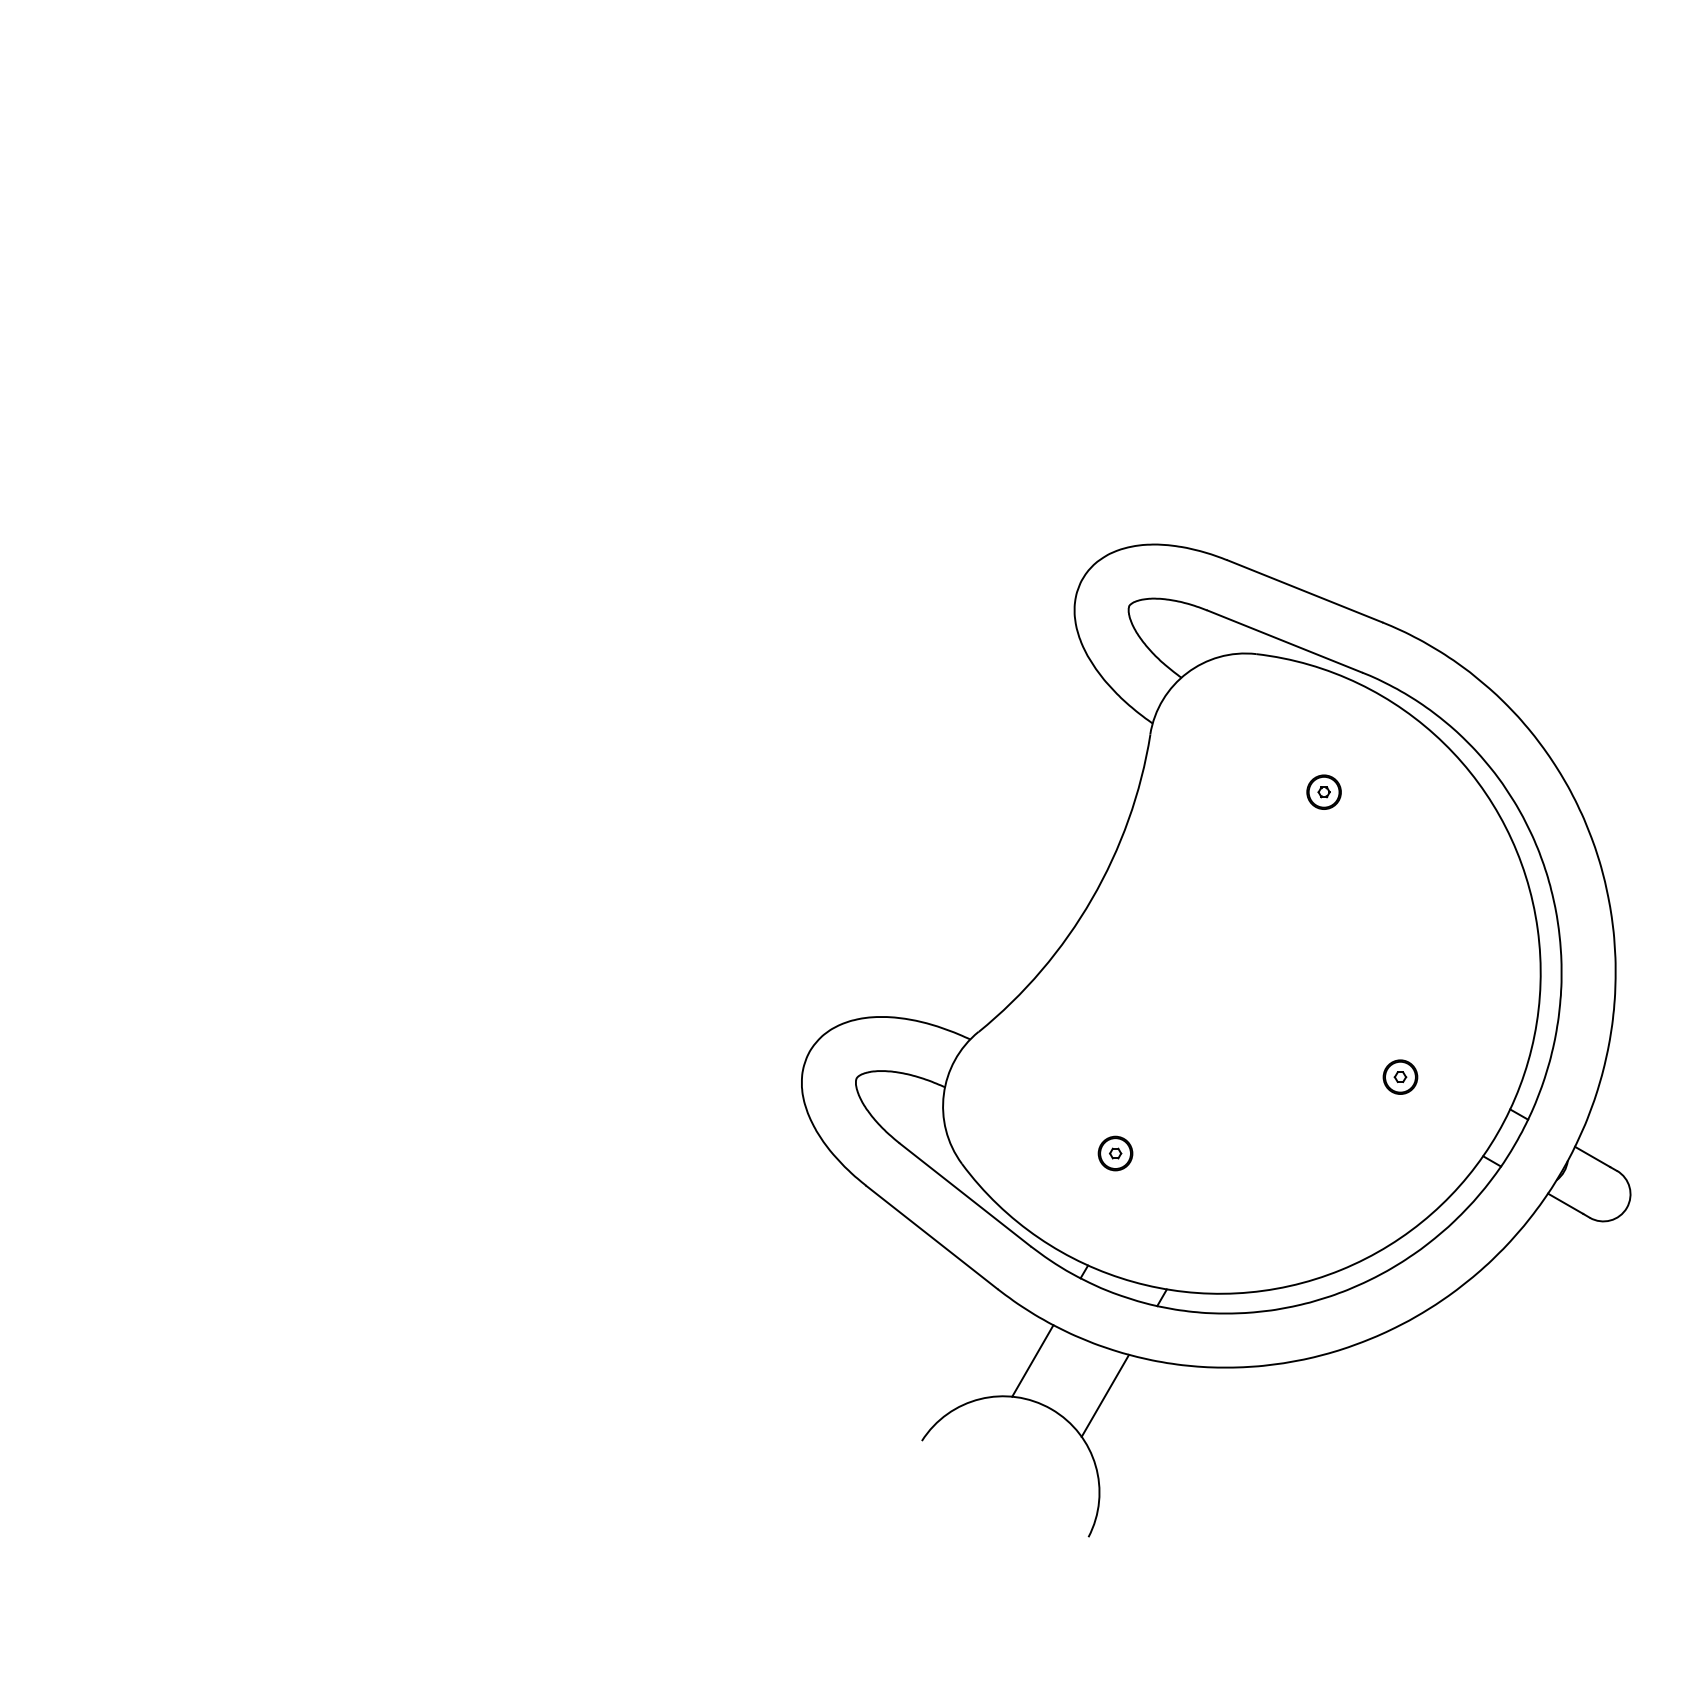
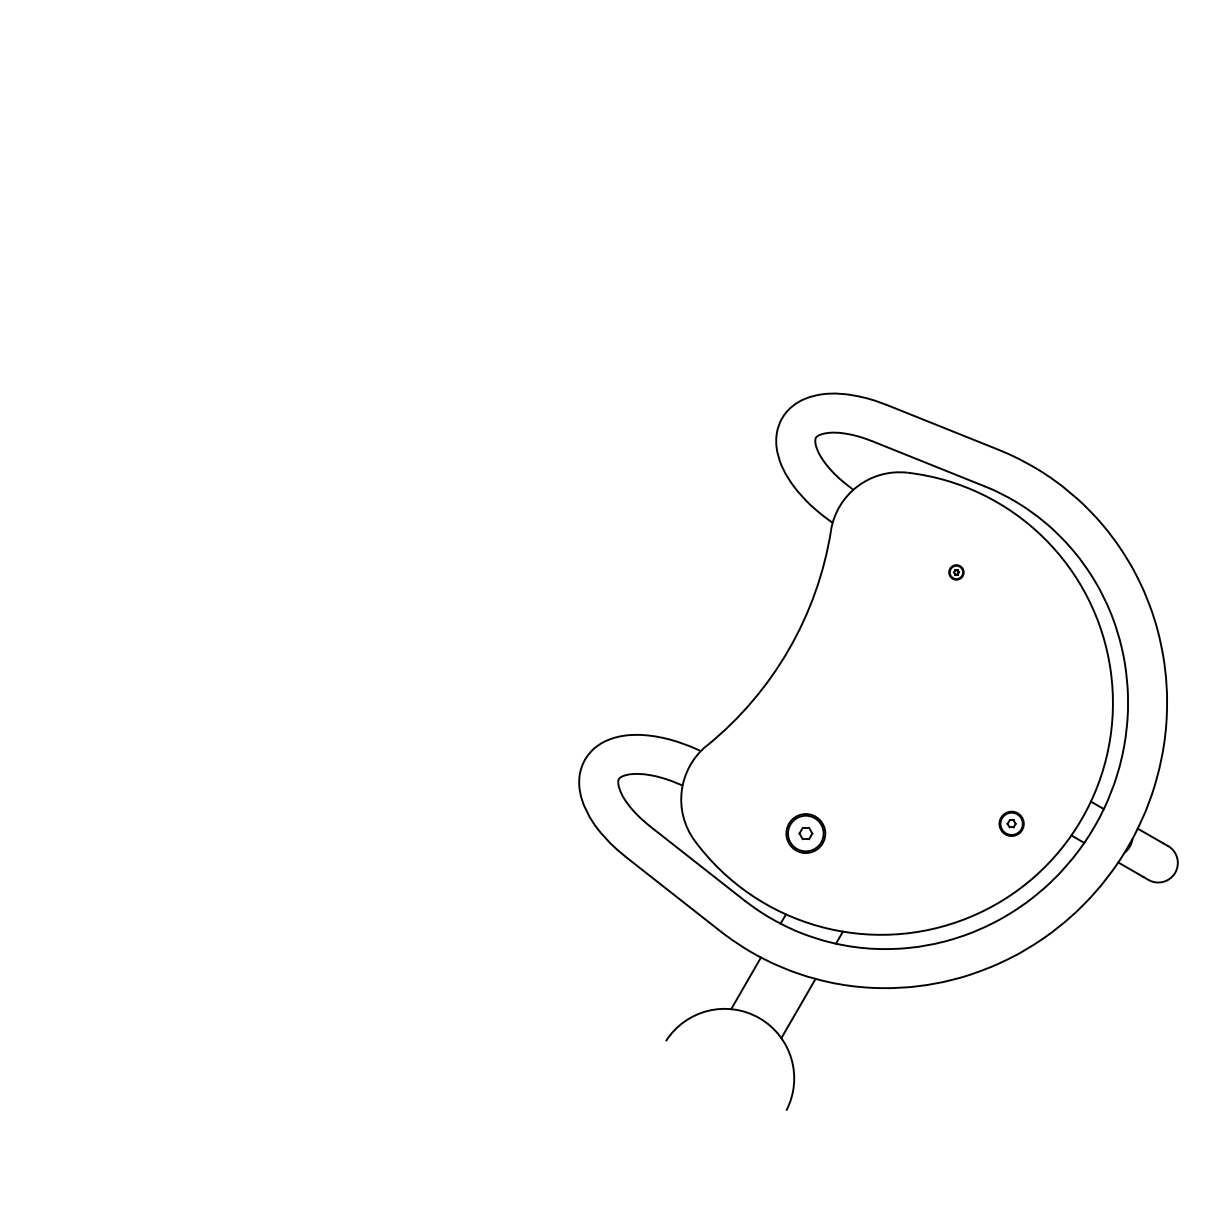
part: (1323, 791) -> (956, 571), size x0.6
part: (1400, 1076) -> (1011, 823), moved
part: (1115, 1153) -> (805, 833), size x1.6

